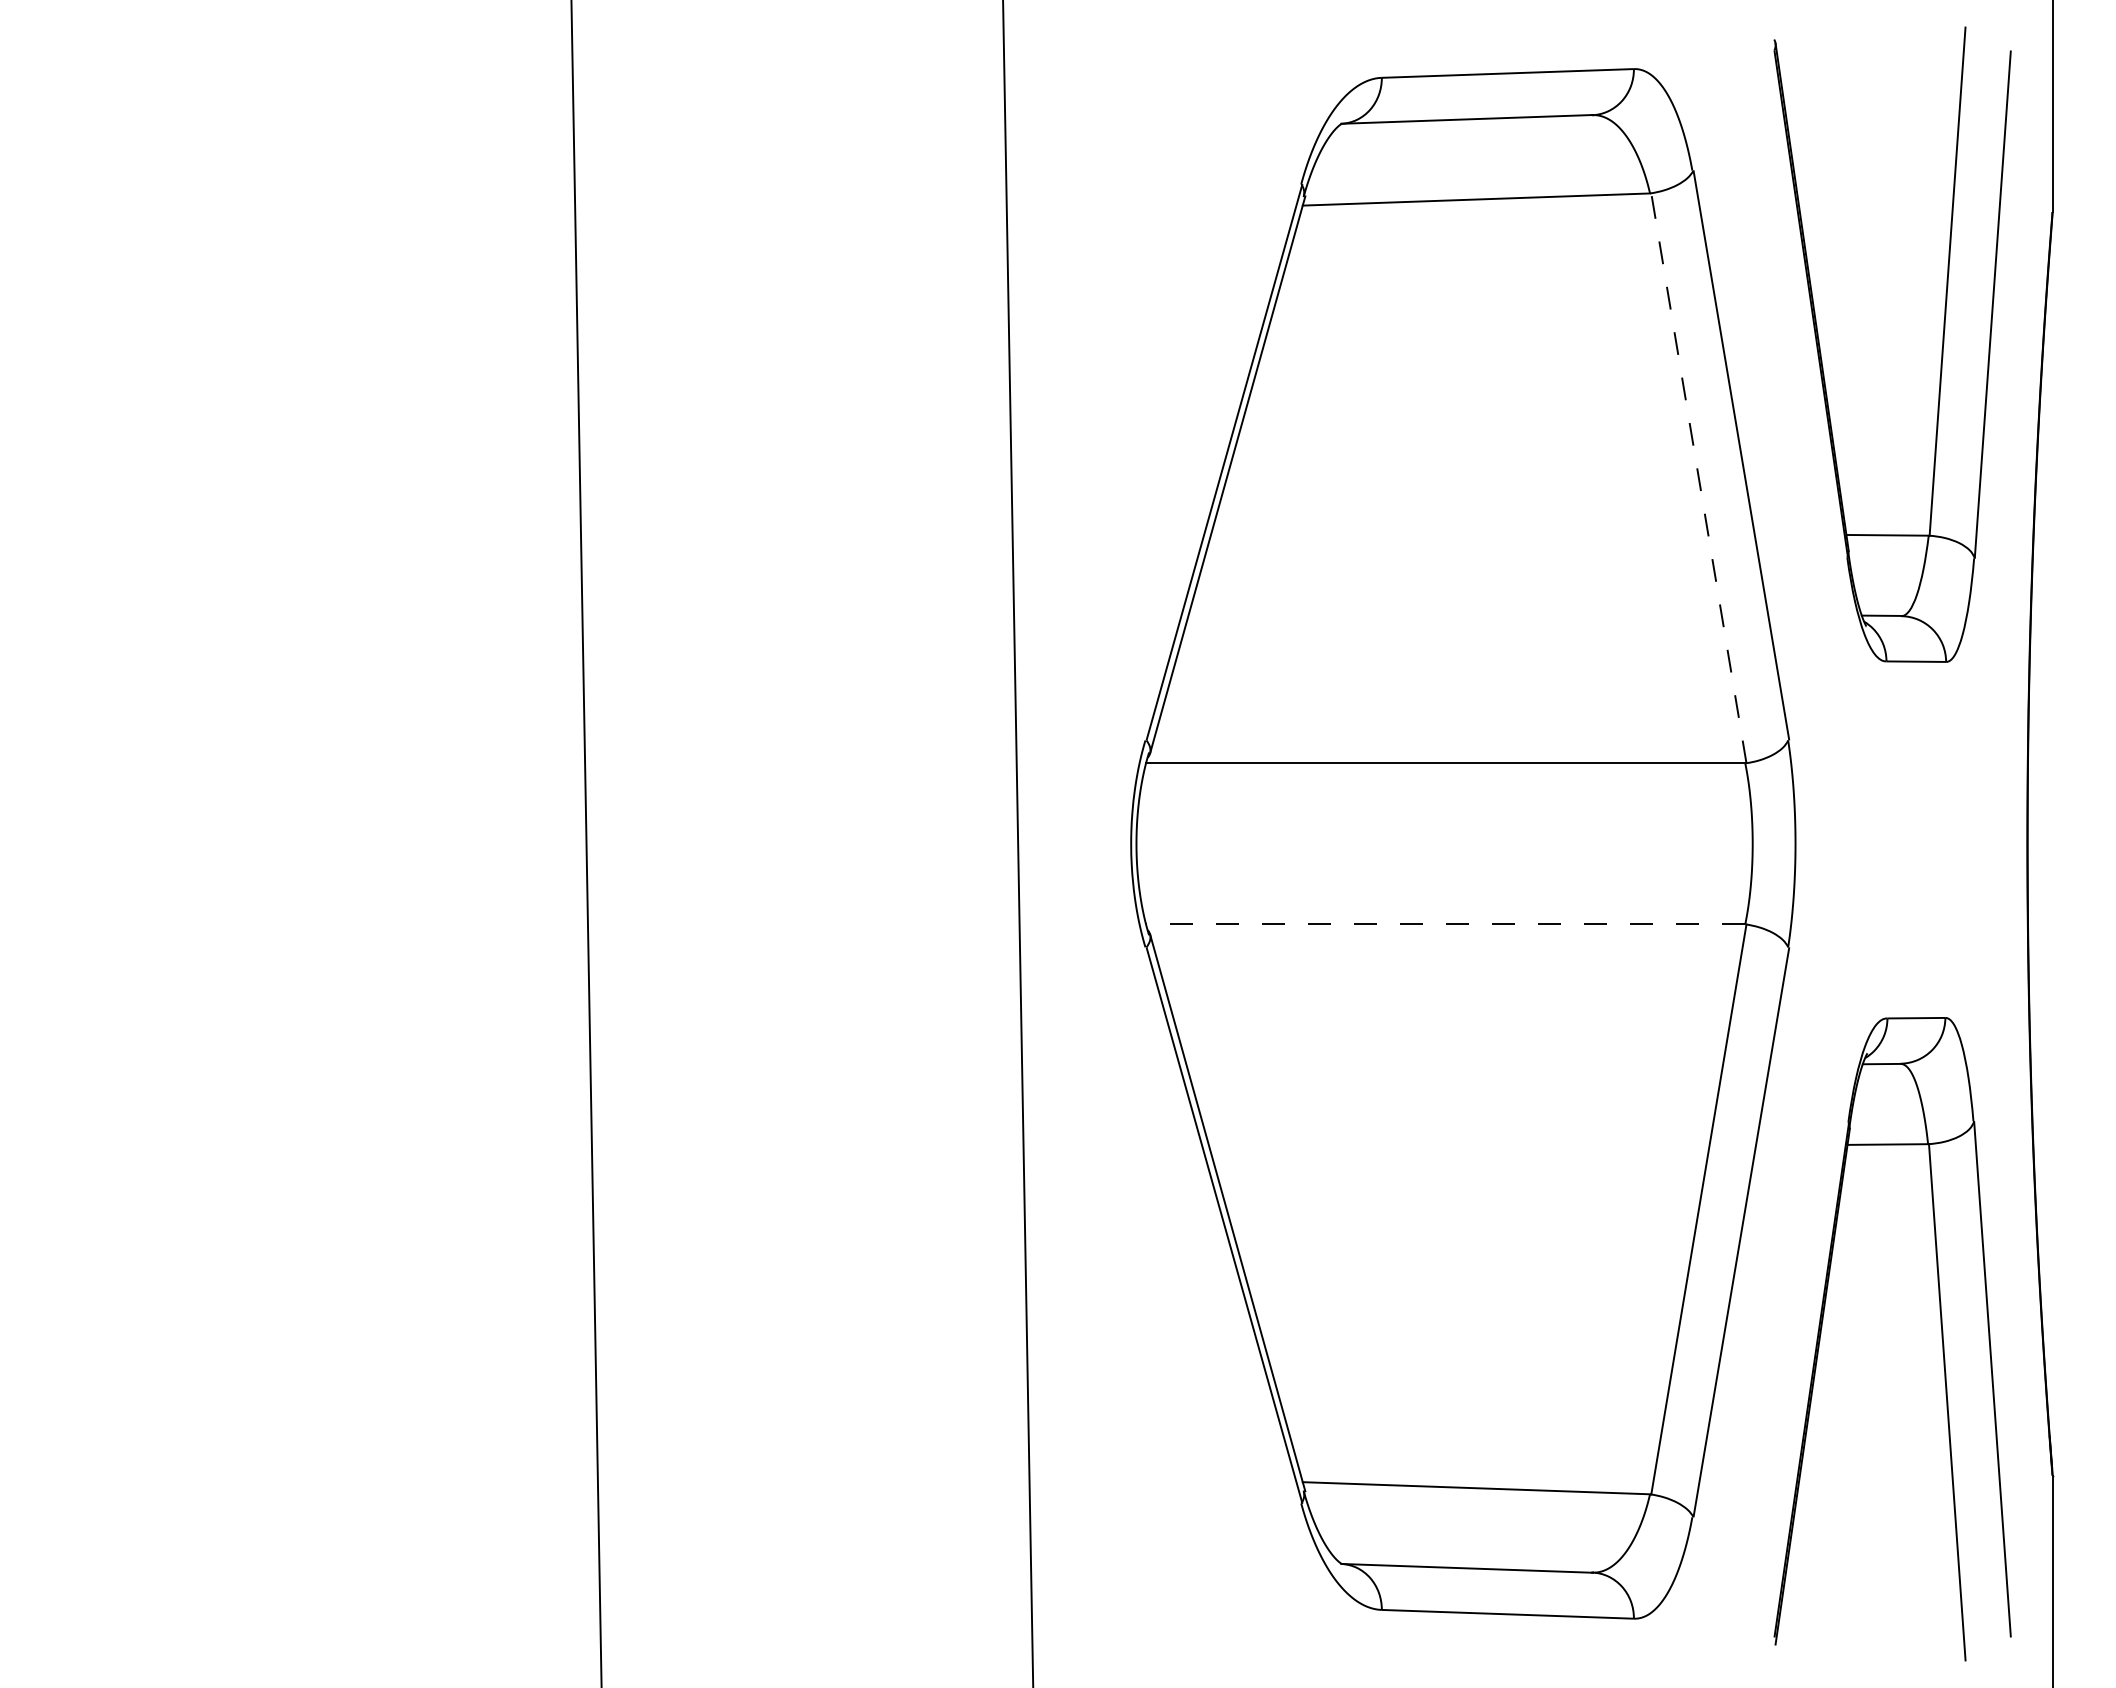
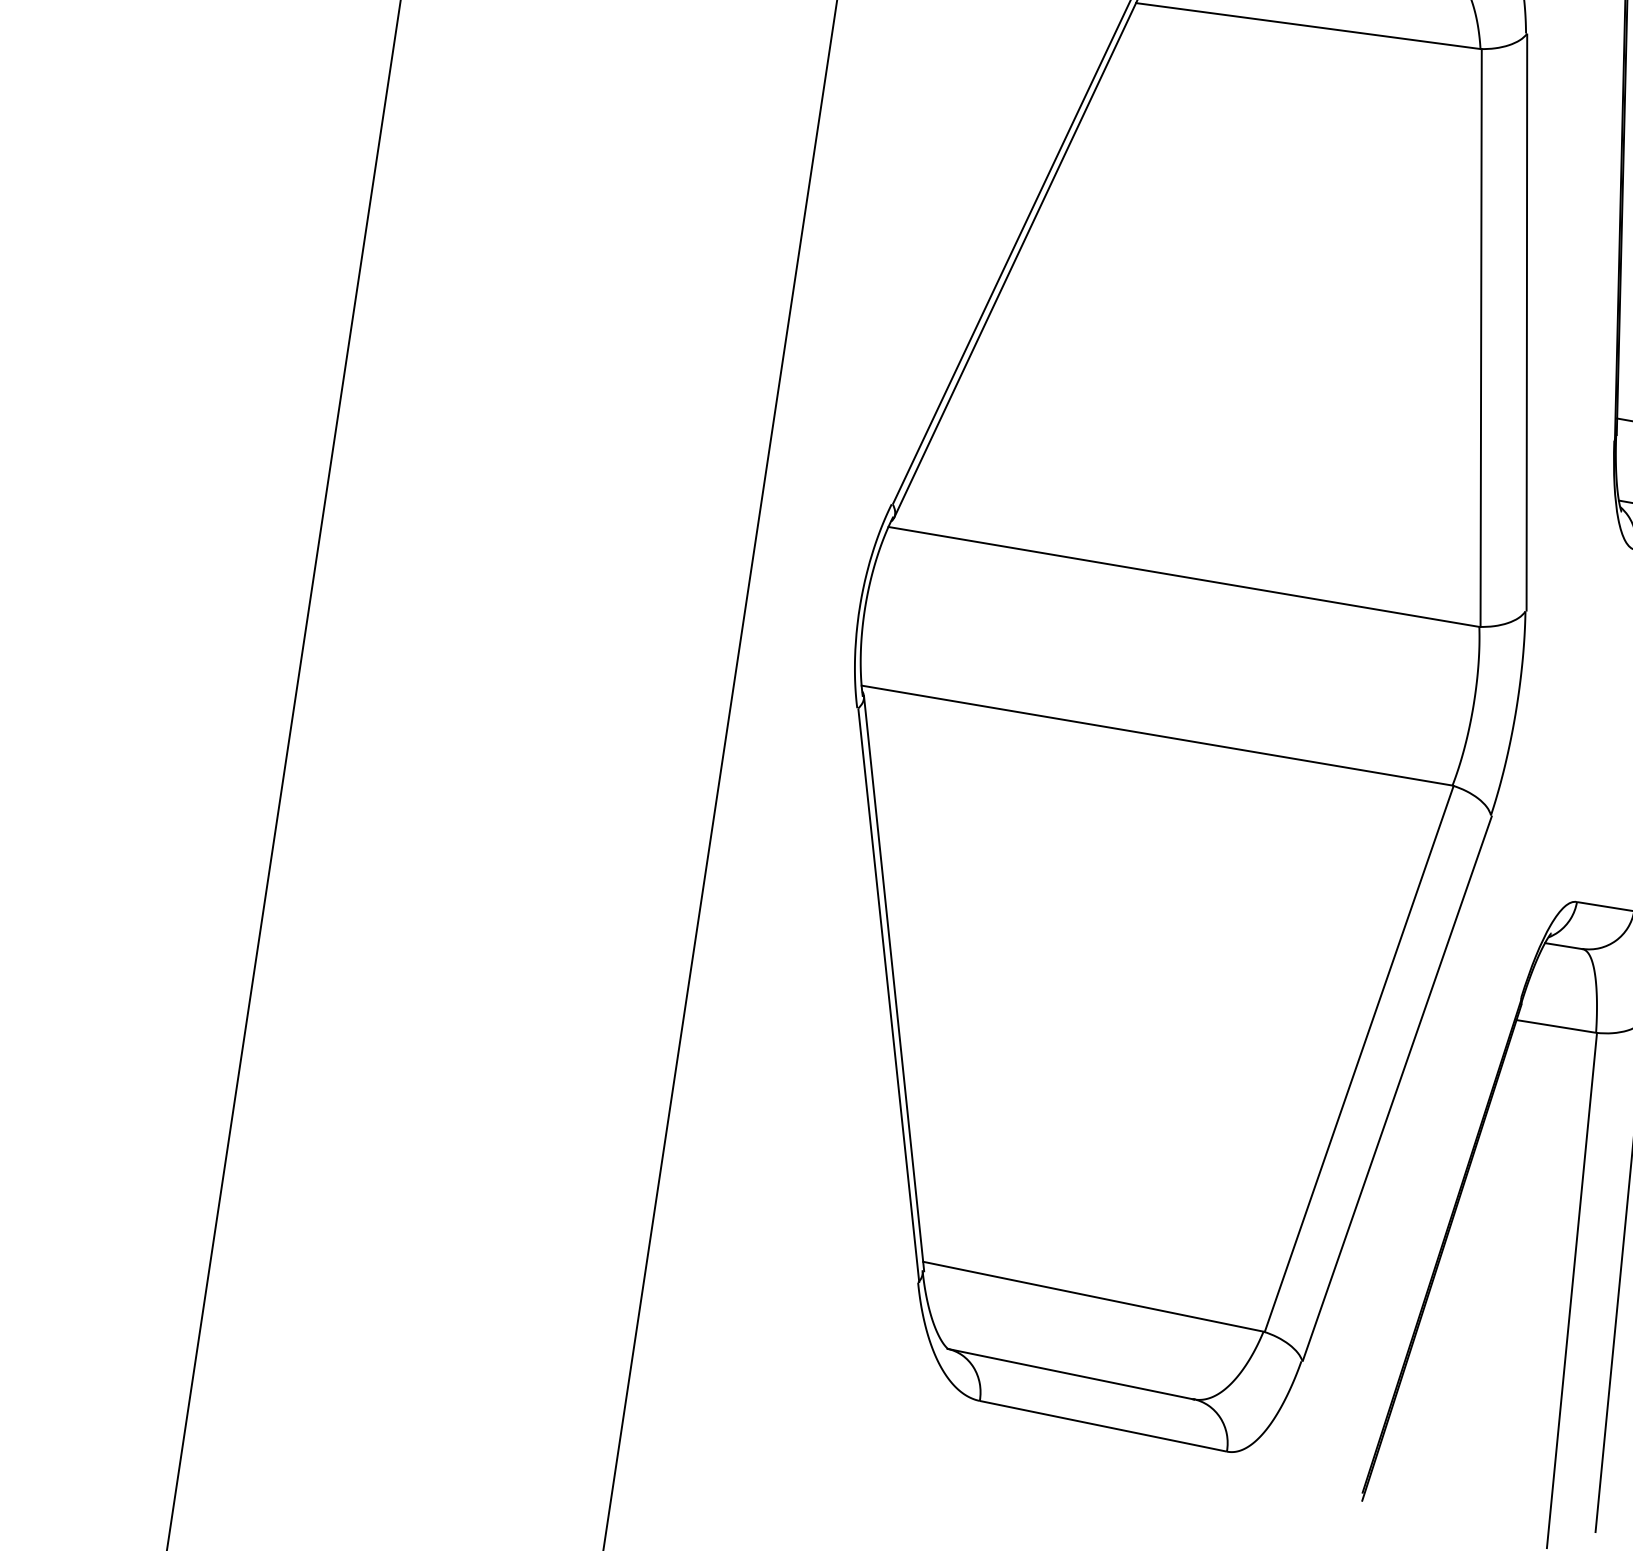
line: (1698, 478) -> (1480, 338), dashed -> solid
line: (1445, 924) -> (1156, 735), dashed -> solid

